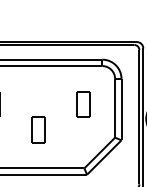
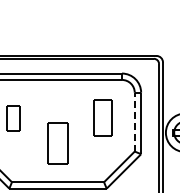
part: (82, 104) -> (102, 118), size x1.4
line: (114, 107) -> (134, 121), solid -> dashed
part: (37, 129) -> (57, 143), size x1.6

